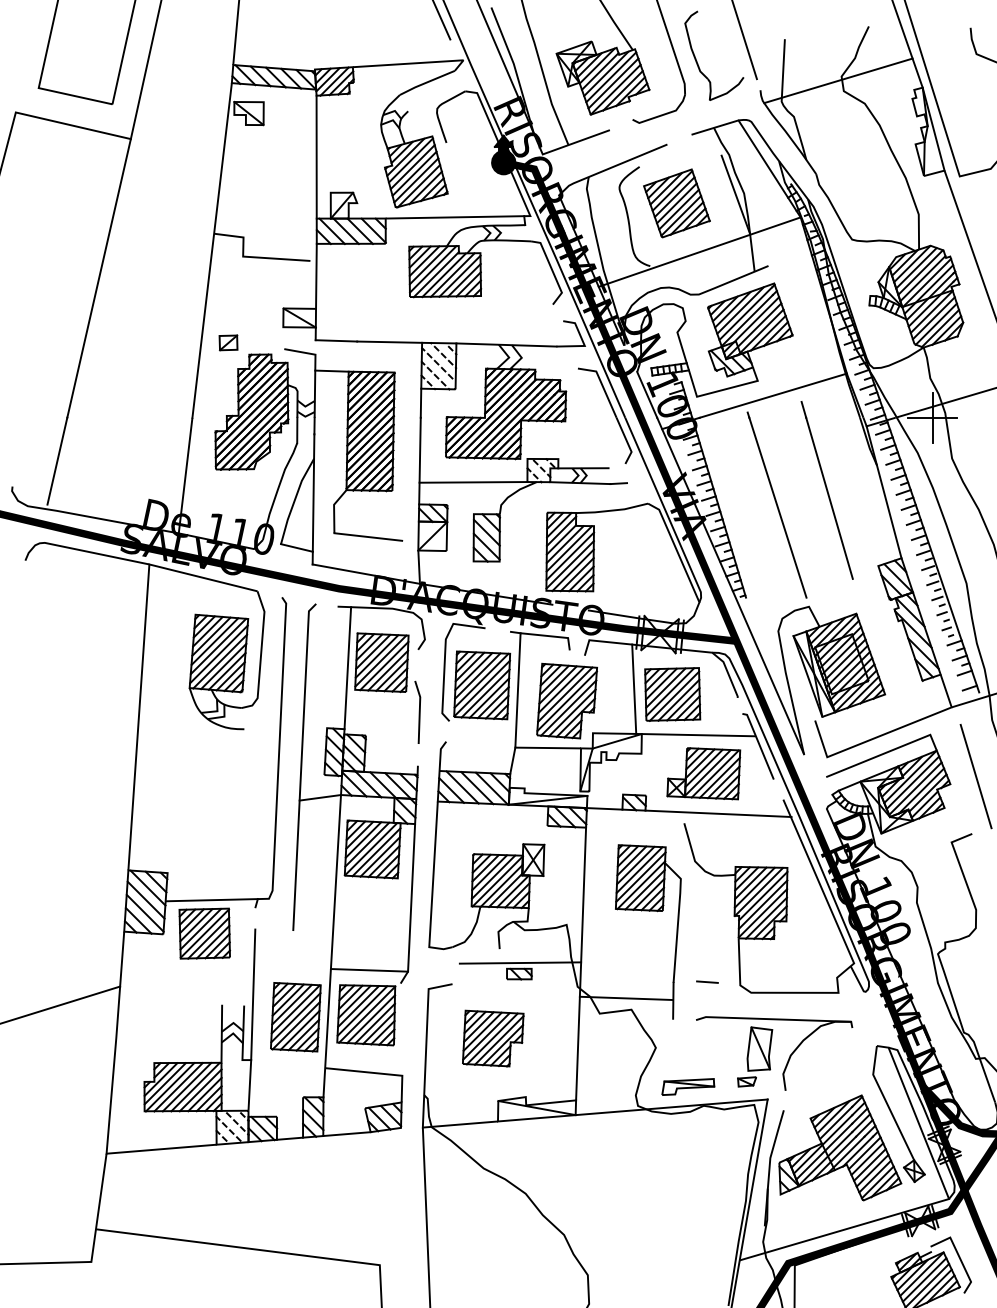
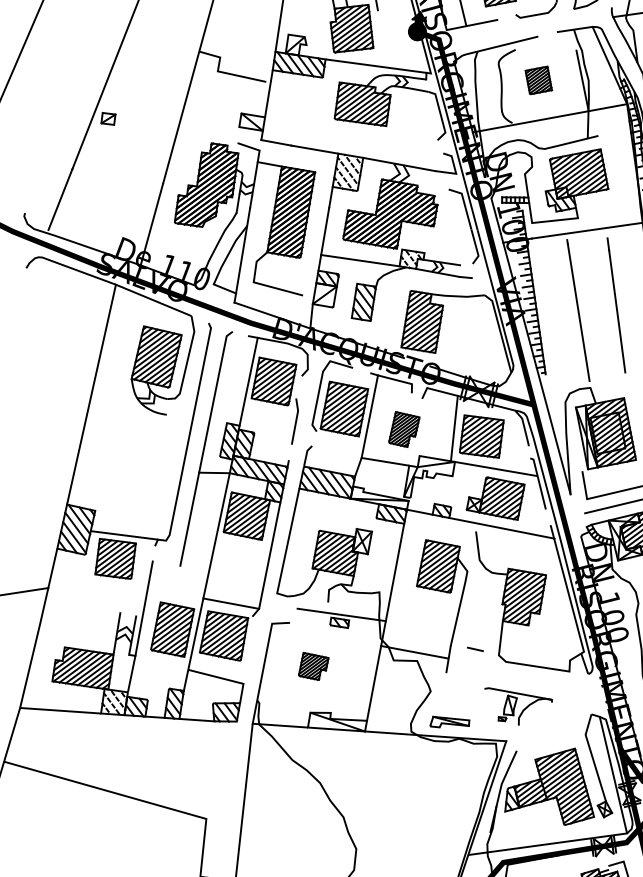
part: (676, 203) -> (538, 80), size x0.6
part: (228, 342) -> (108, 118), moved
part: (566, 701) -> (403, 430), size x0.6
part: (493, 1038) -> (313, 666), size x0.6
part: (774, 1053) -> (516, 708), size x0.6

